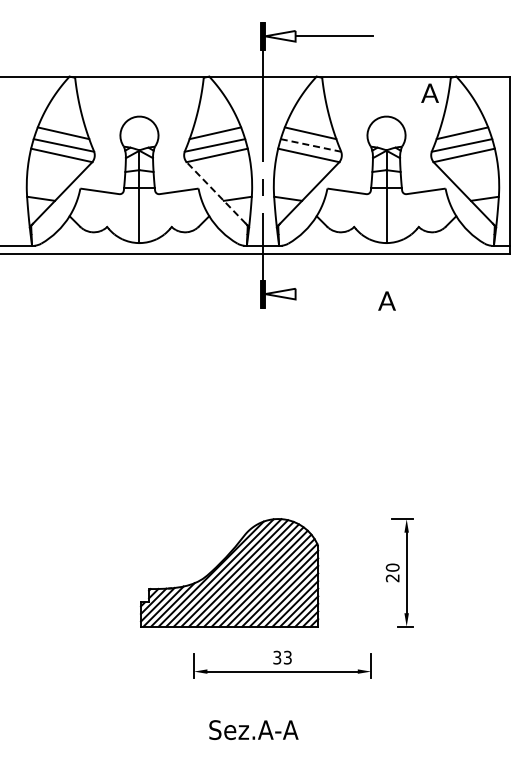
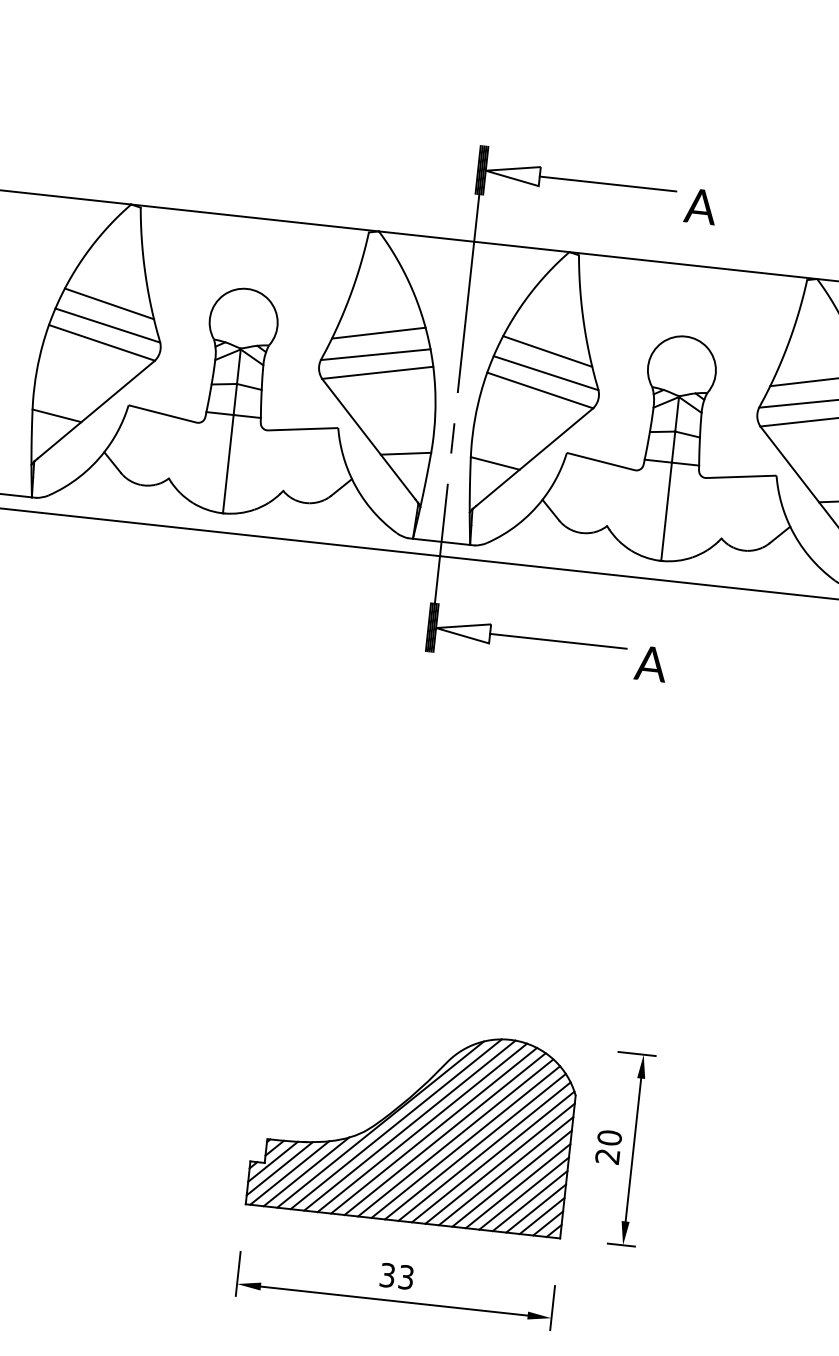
text: (429, 92) -> (699, 205), moved
line: (311, 145) -> (546, 373), dashed -> solid
line: (216, 192) -> (369, 438), dashed -> solid
line: (333, 294) -> (557, 641), added
part: (229, 572) -> (413, 1125), moved

